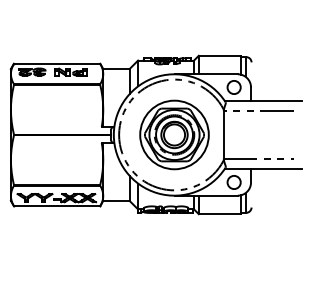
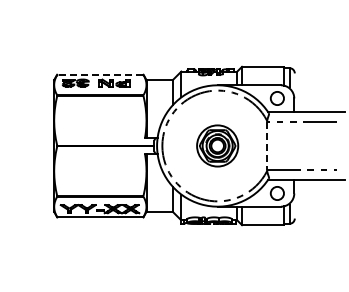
line: (56, 63) -> (99, 74), solid -> dashed
part: (174, 134) -> (217, 145), size x0.6
line: (224, 135) -> (267, 146), solid -> dashed

